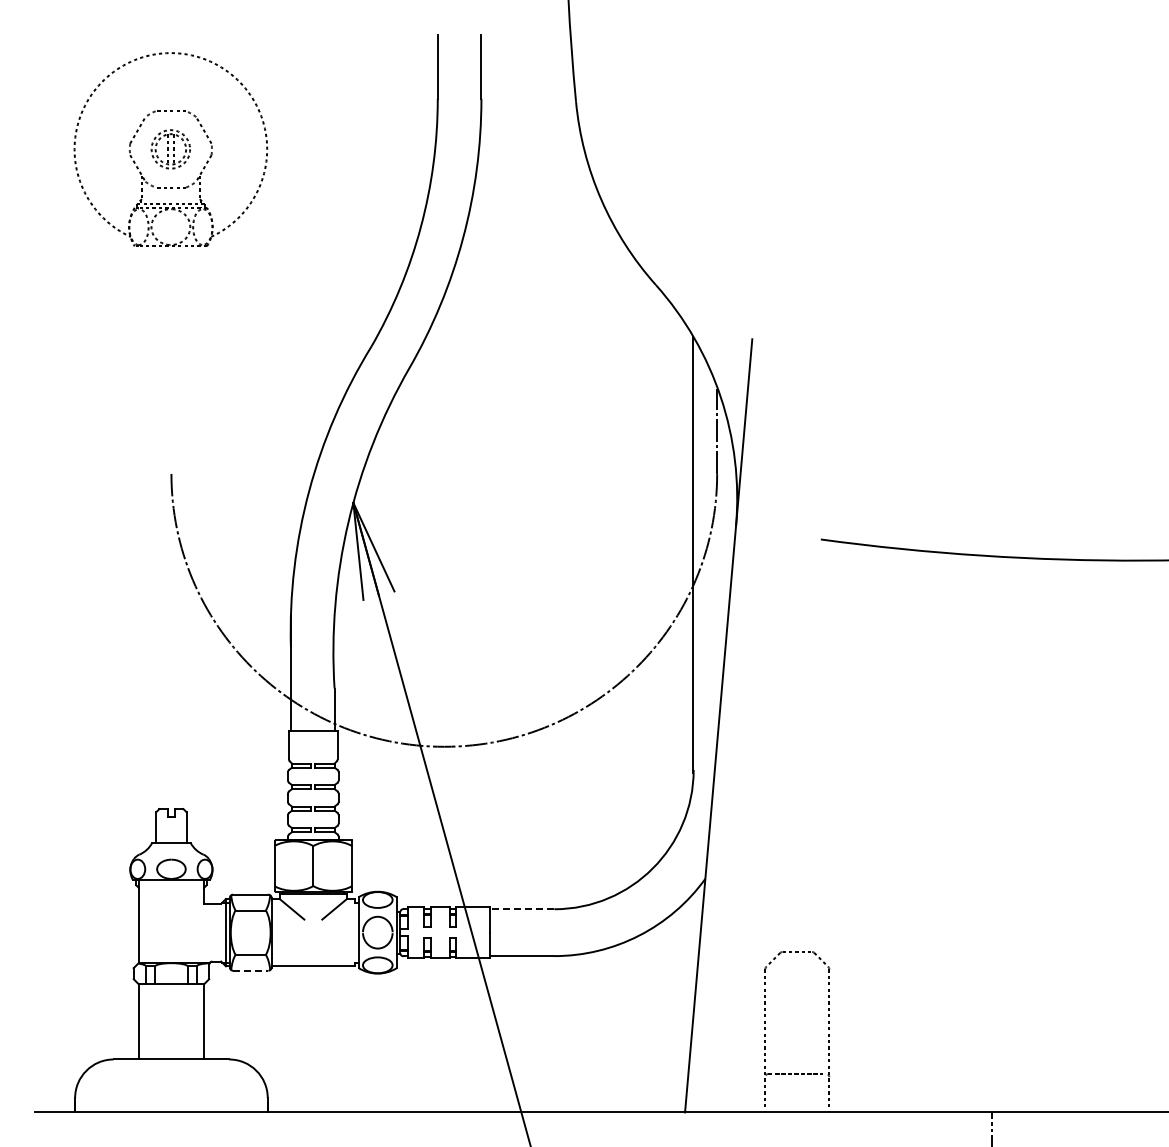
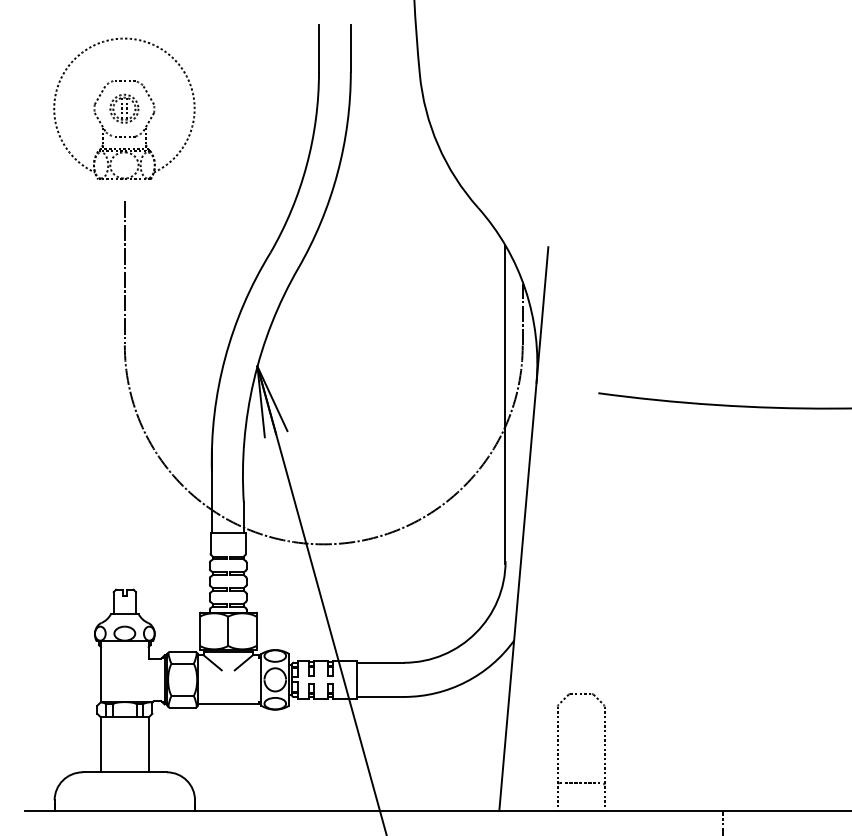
line: (171, 373) -> (124, 272), added
line: (521, 909) -> (380, 662), dashed -> solid
line: (250, 970) -> (182, 707), dashed -> solid

